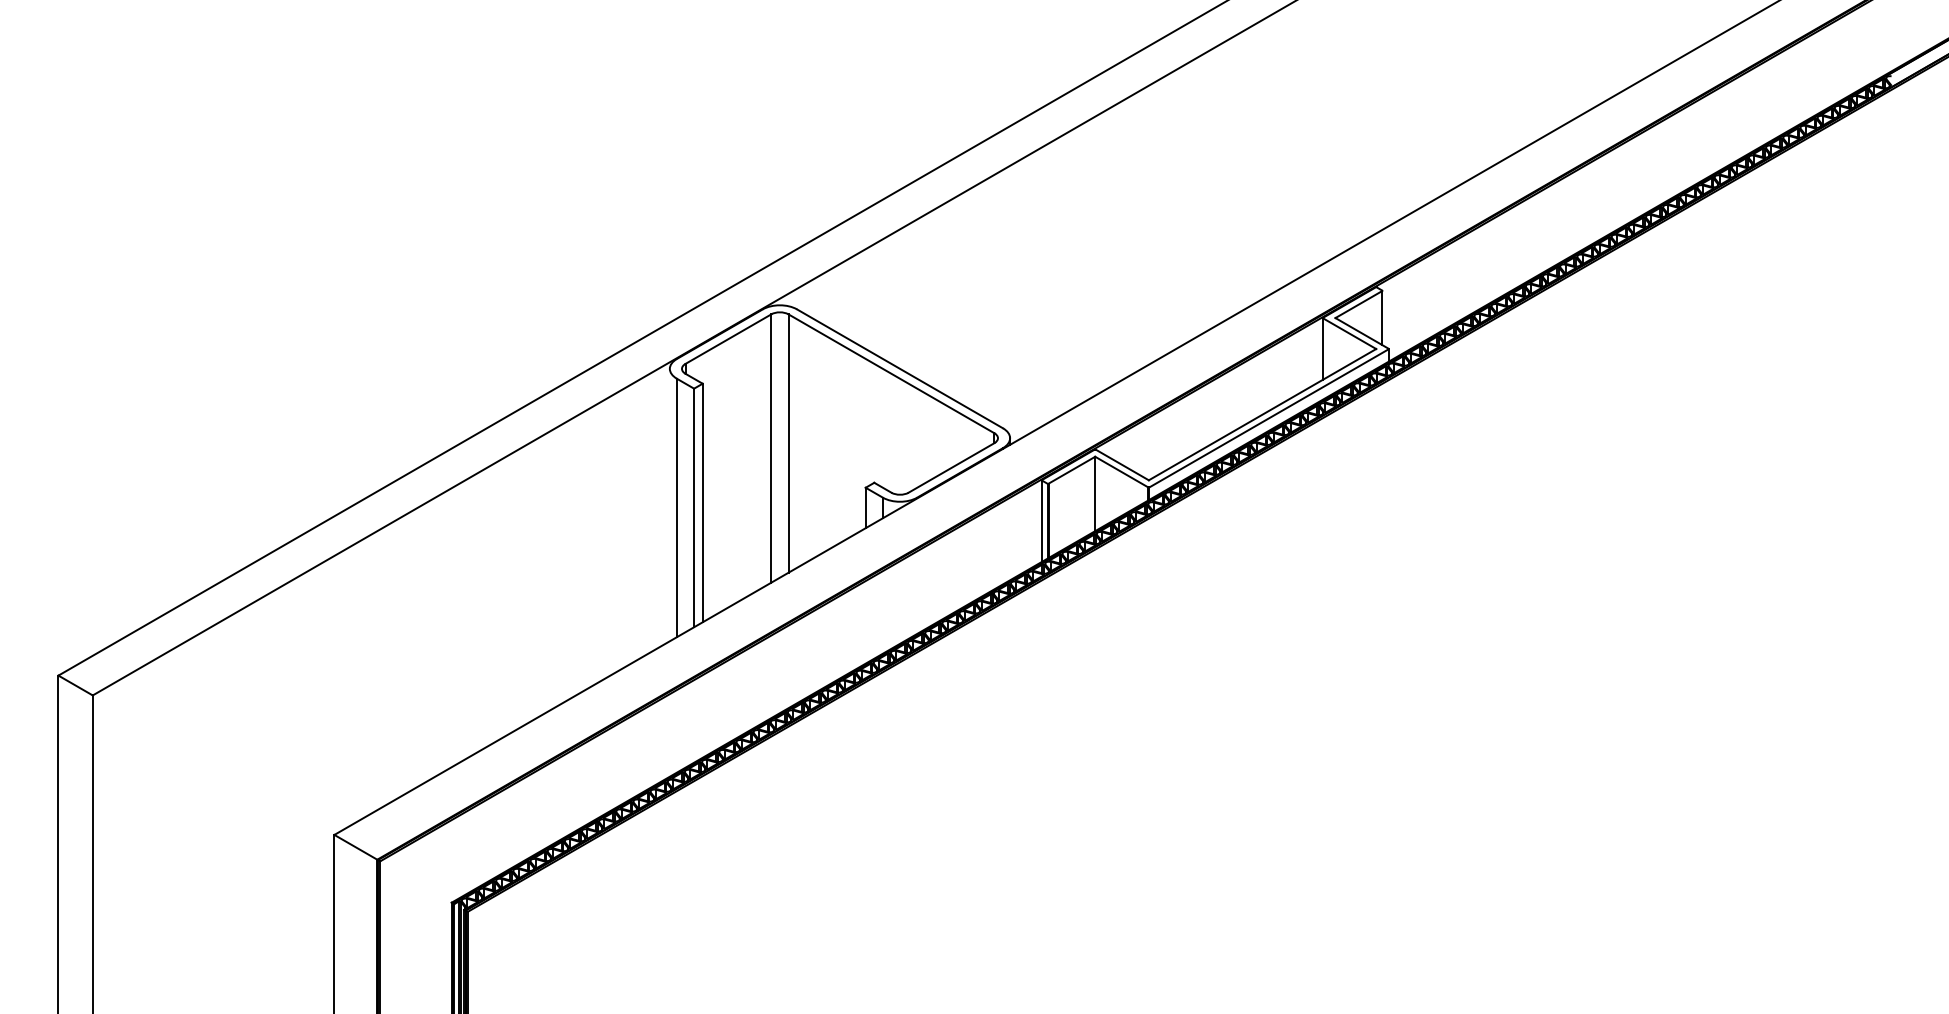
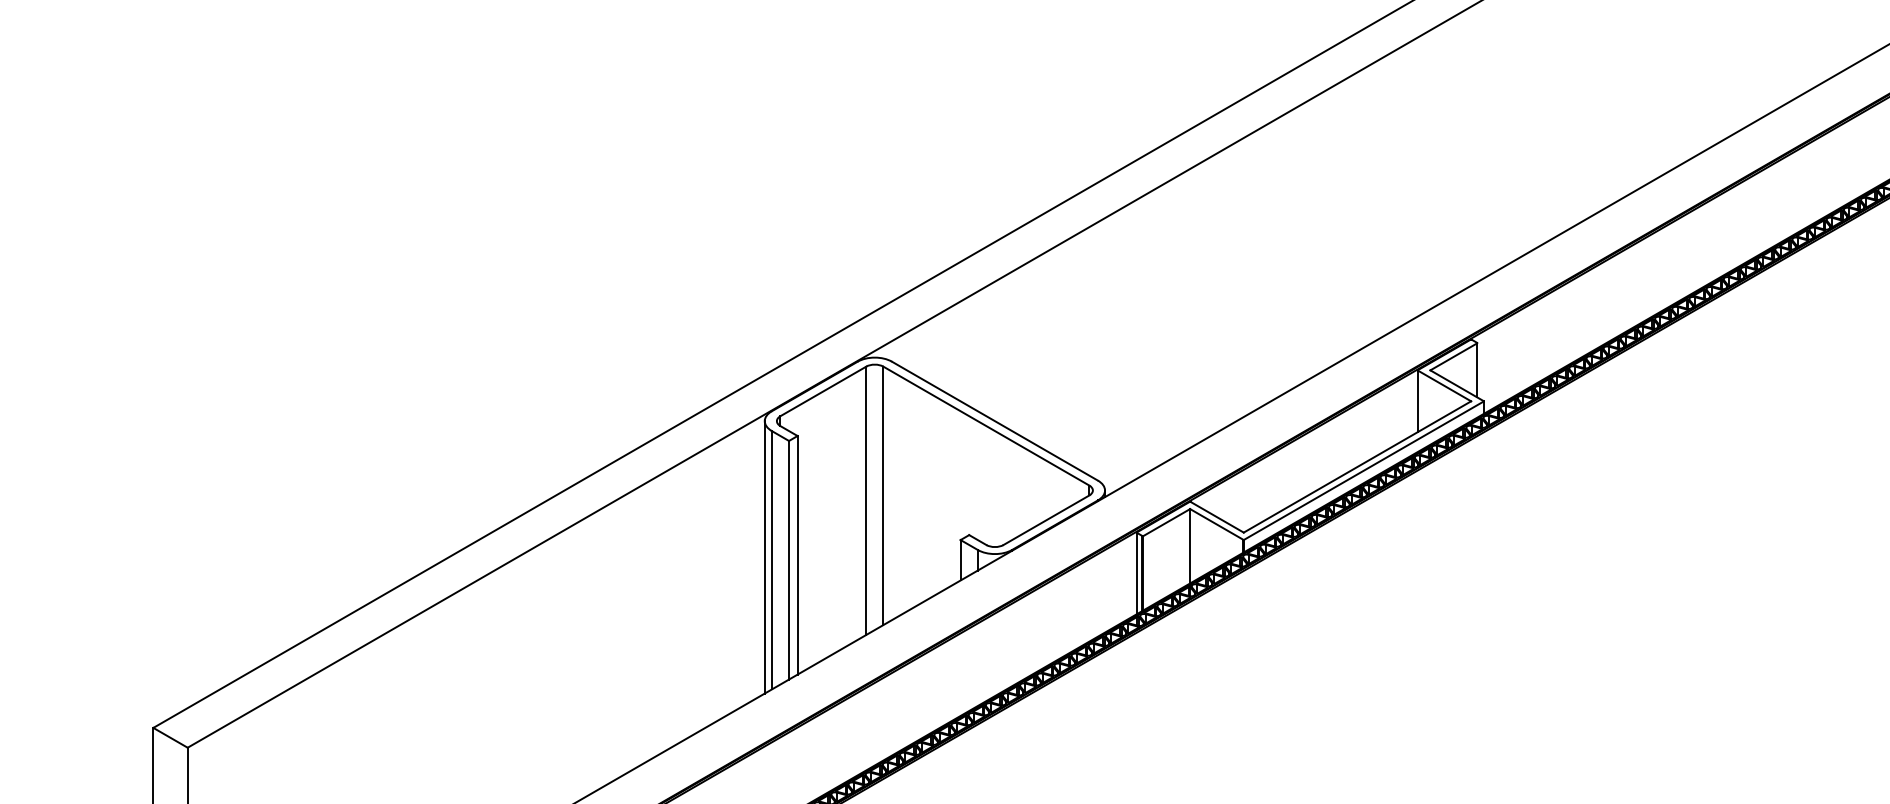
line: (669, 504) -> (764, 556), added

